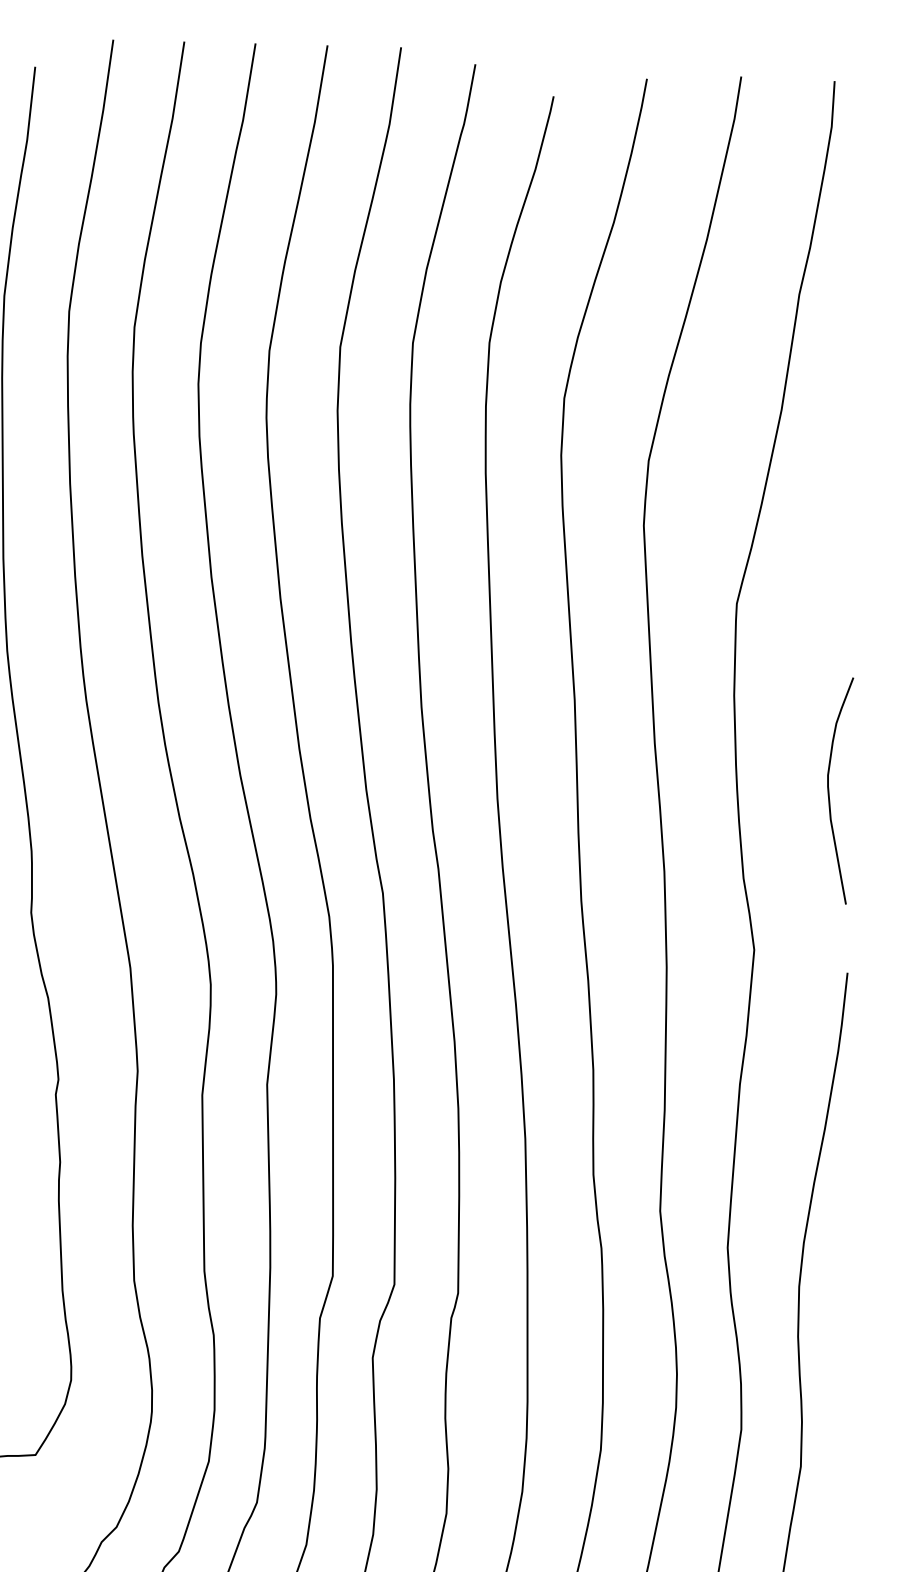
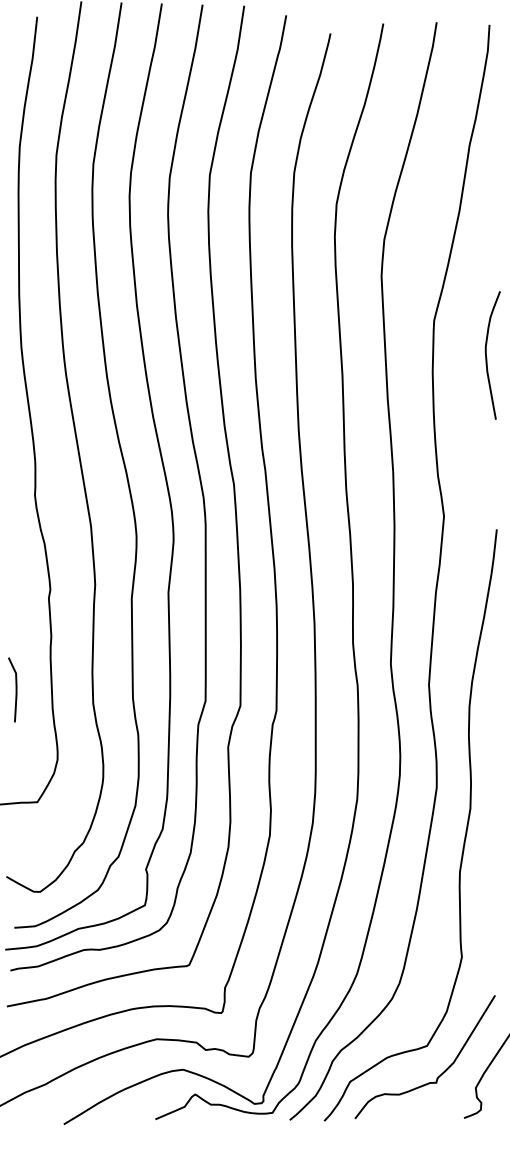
curve: (831, 794) -> (487, 357), moved

